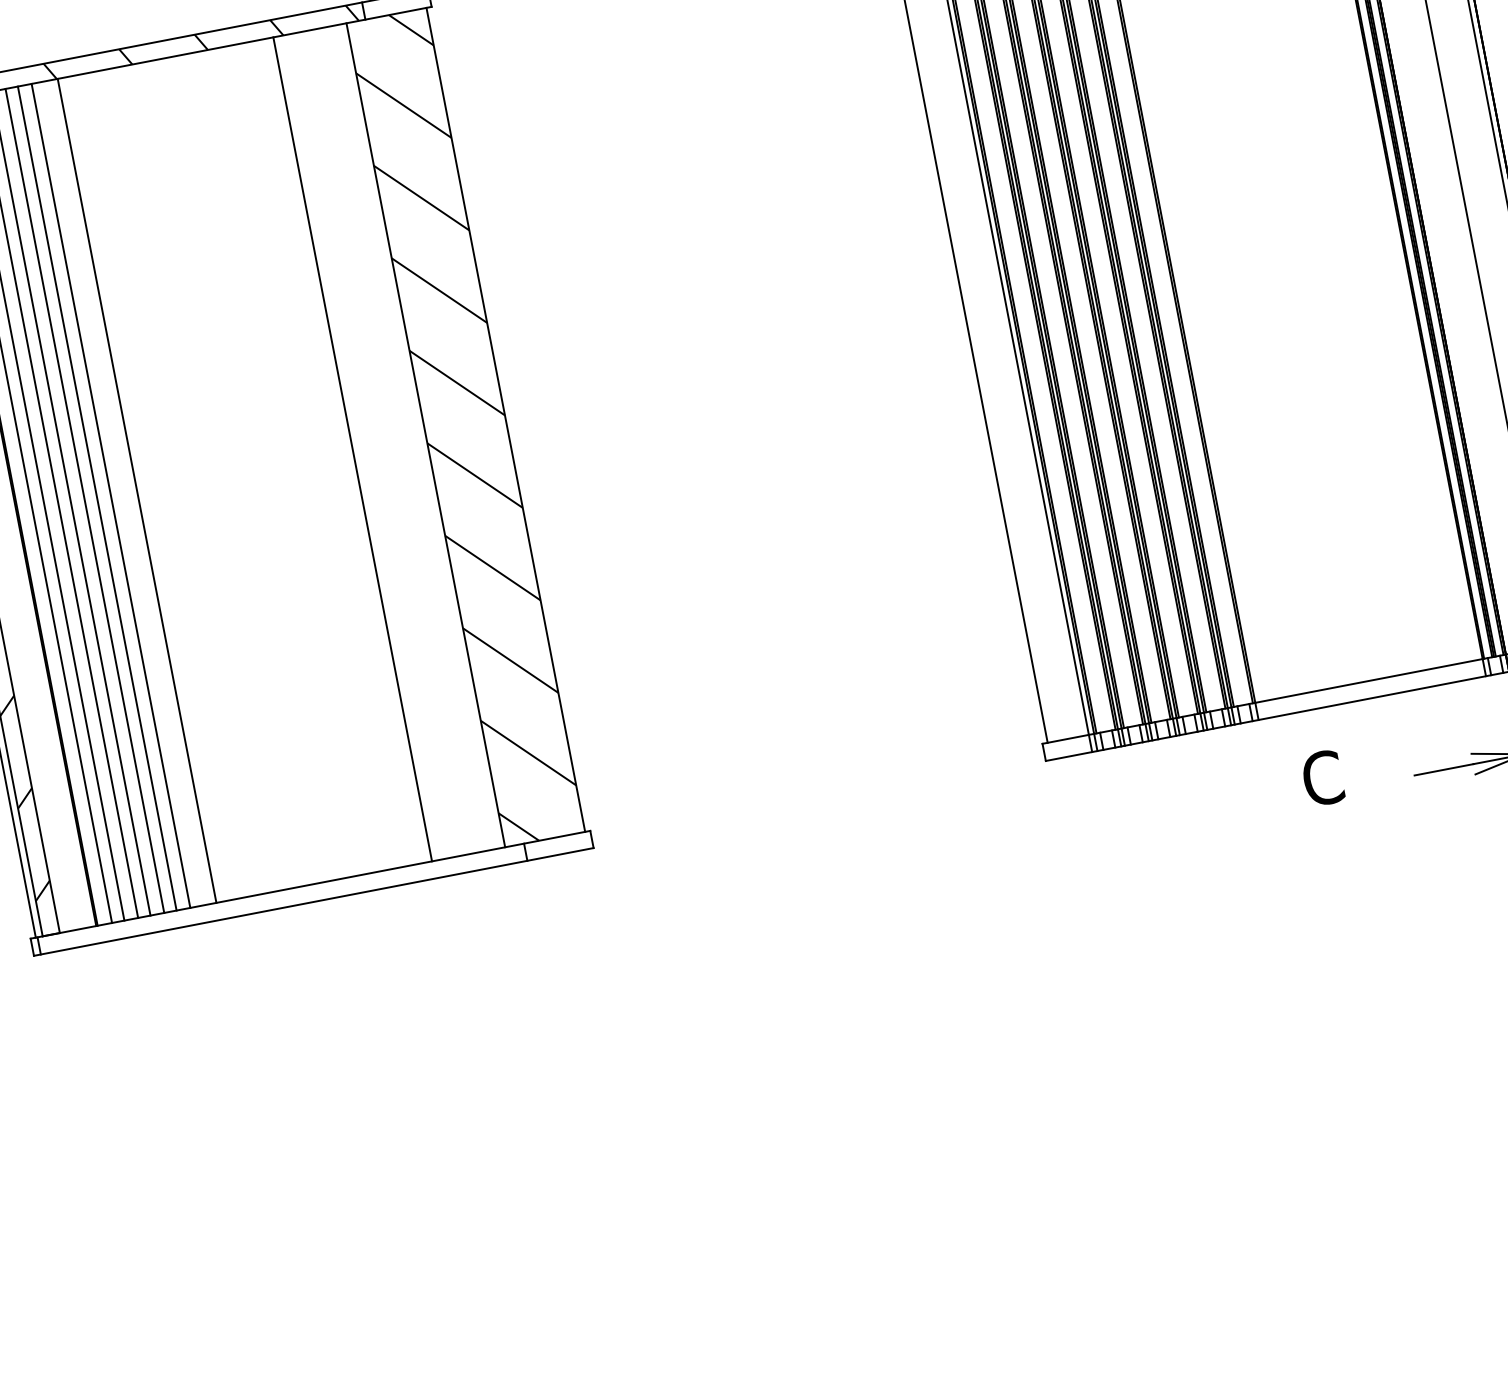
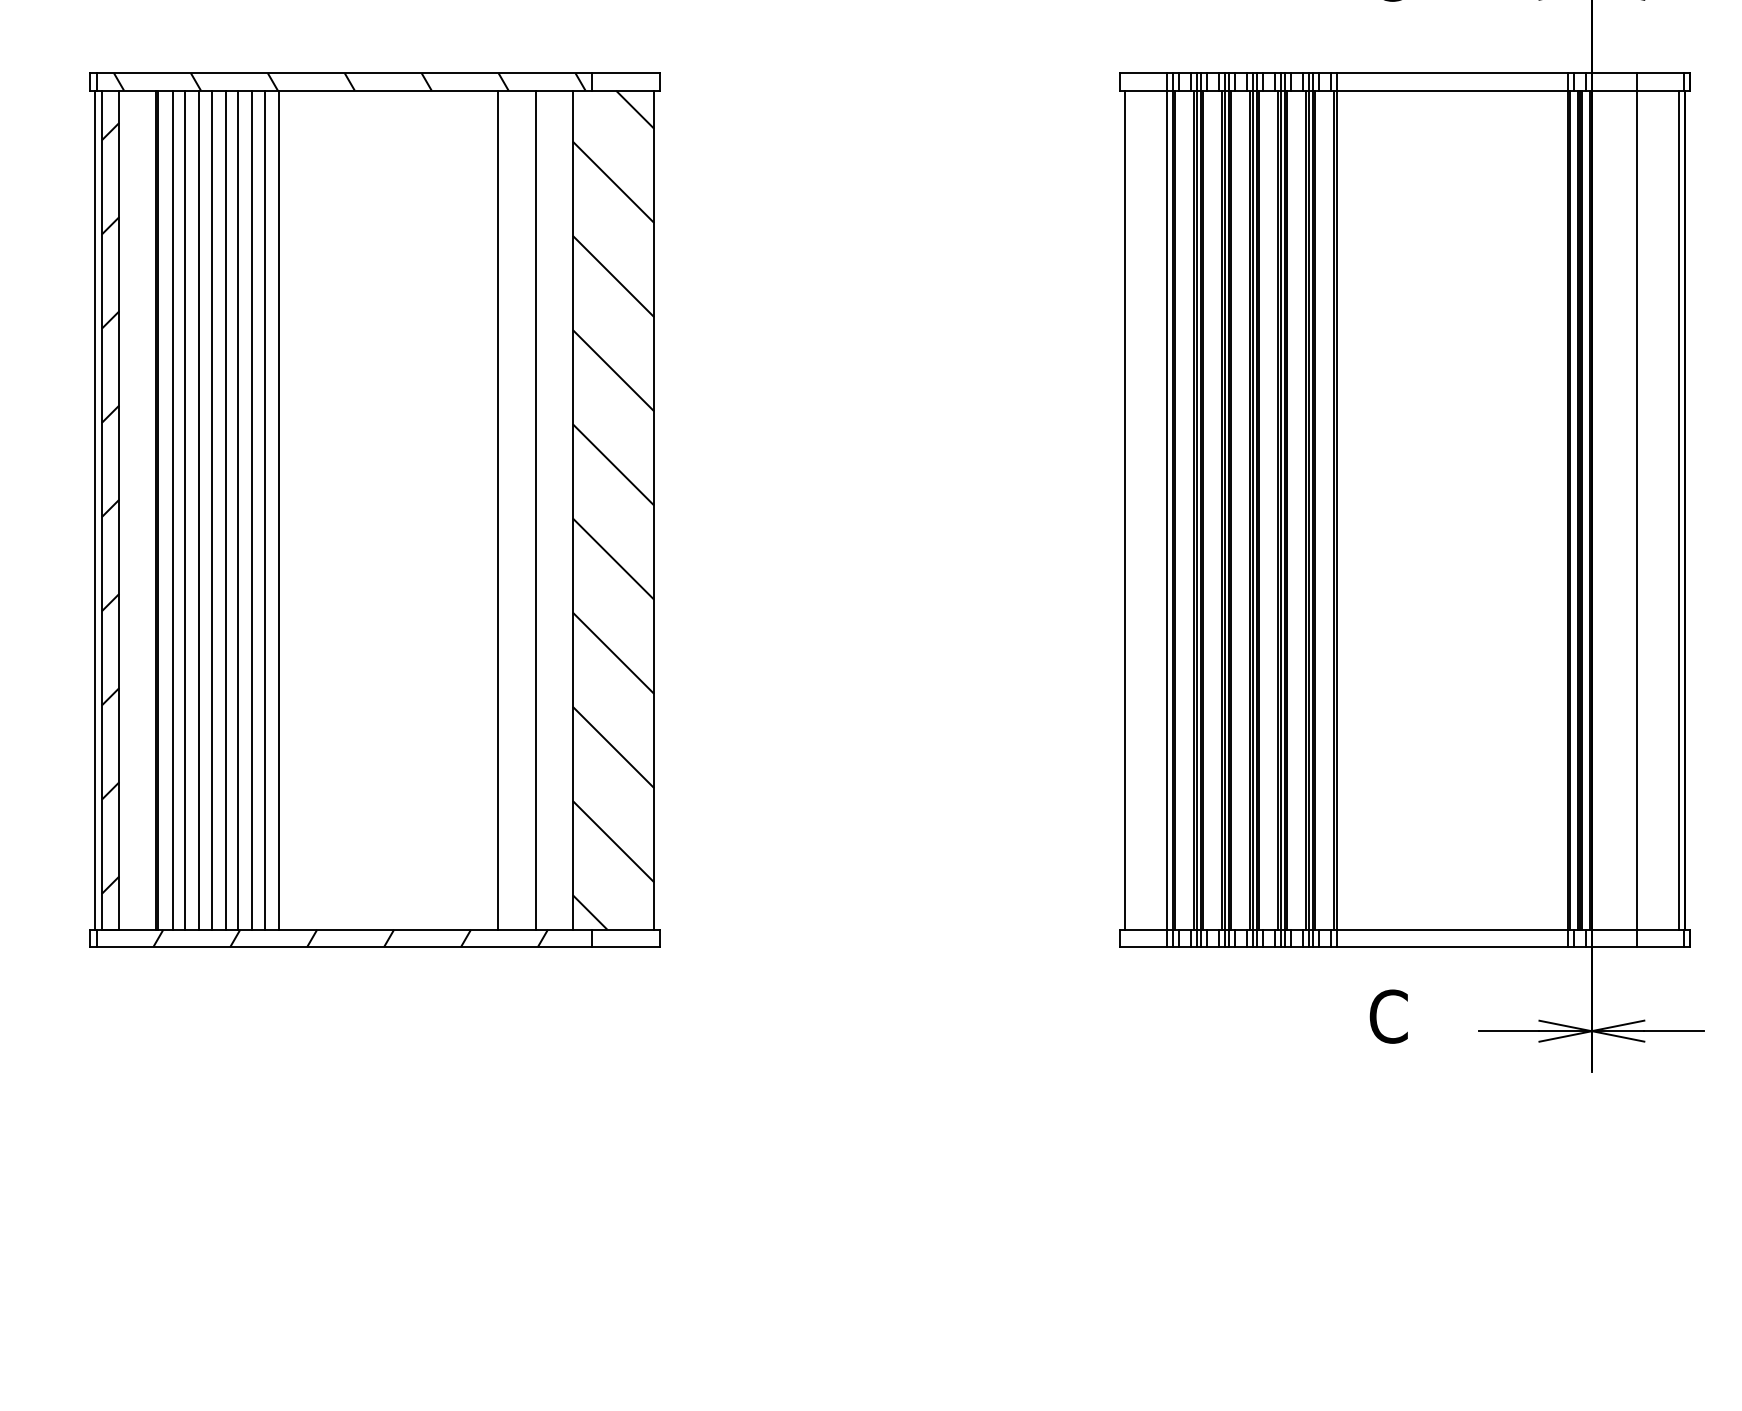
line: (389, 441) -> (535, 509), added
line: (122, 492) -> (264, 509), added
hatch: (288, 897) -> (350, 938), added

